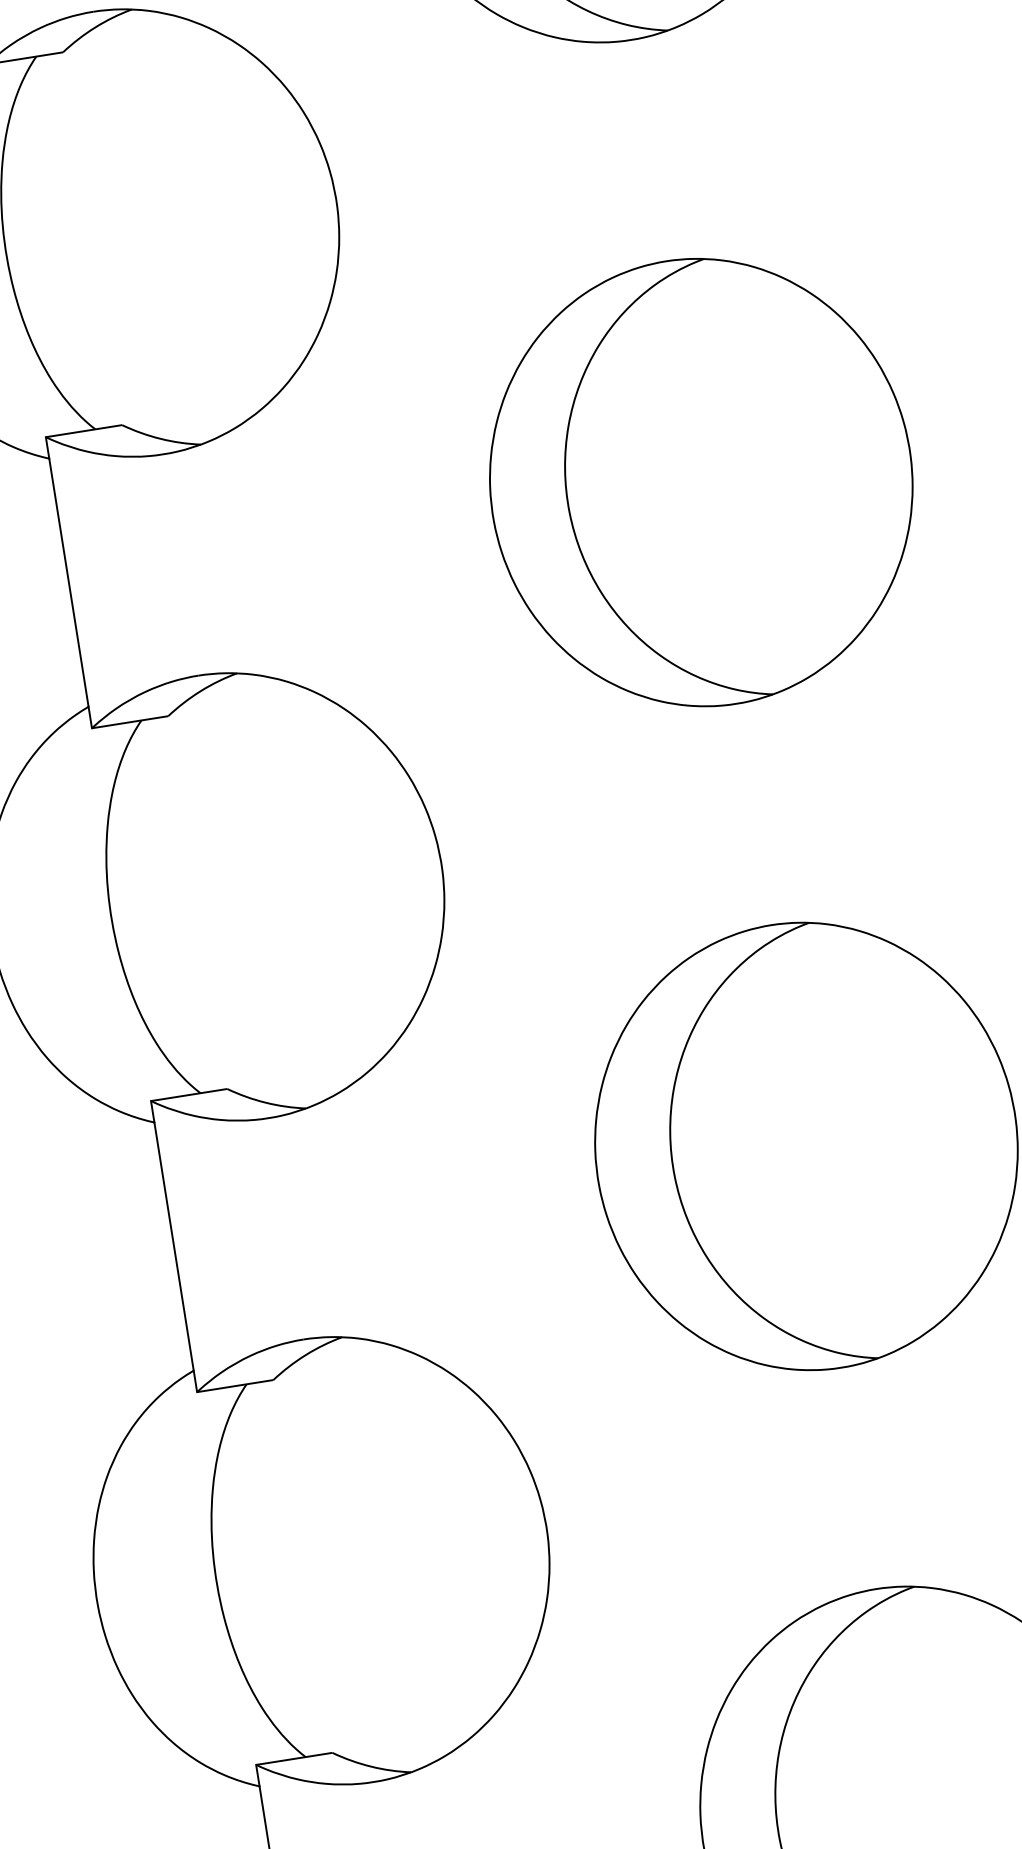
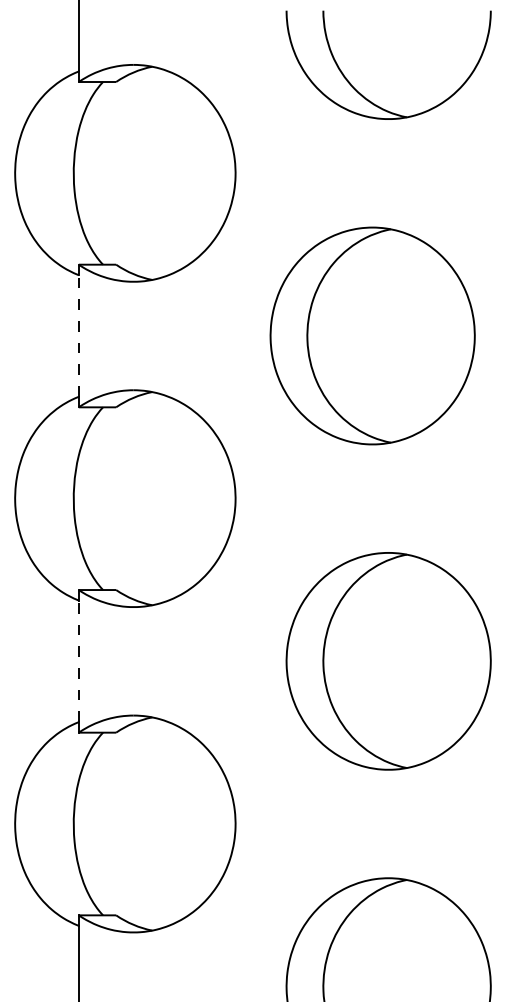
part: (700, 481) -> (372, 335), moved
line: (68, 583) -> (78, 336), solid -> dashed
line: (173, 1247) -> (78, 661), solid -> dashed

